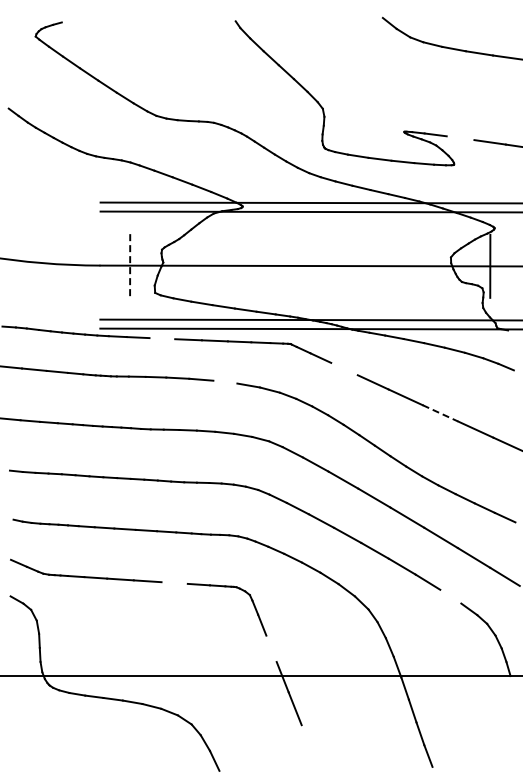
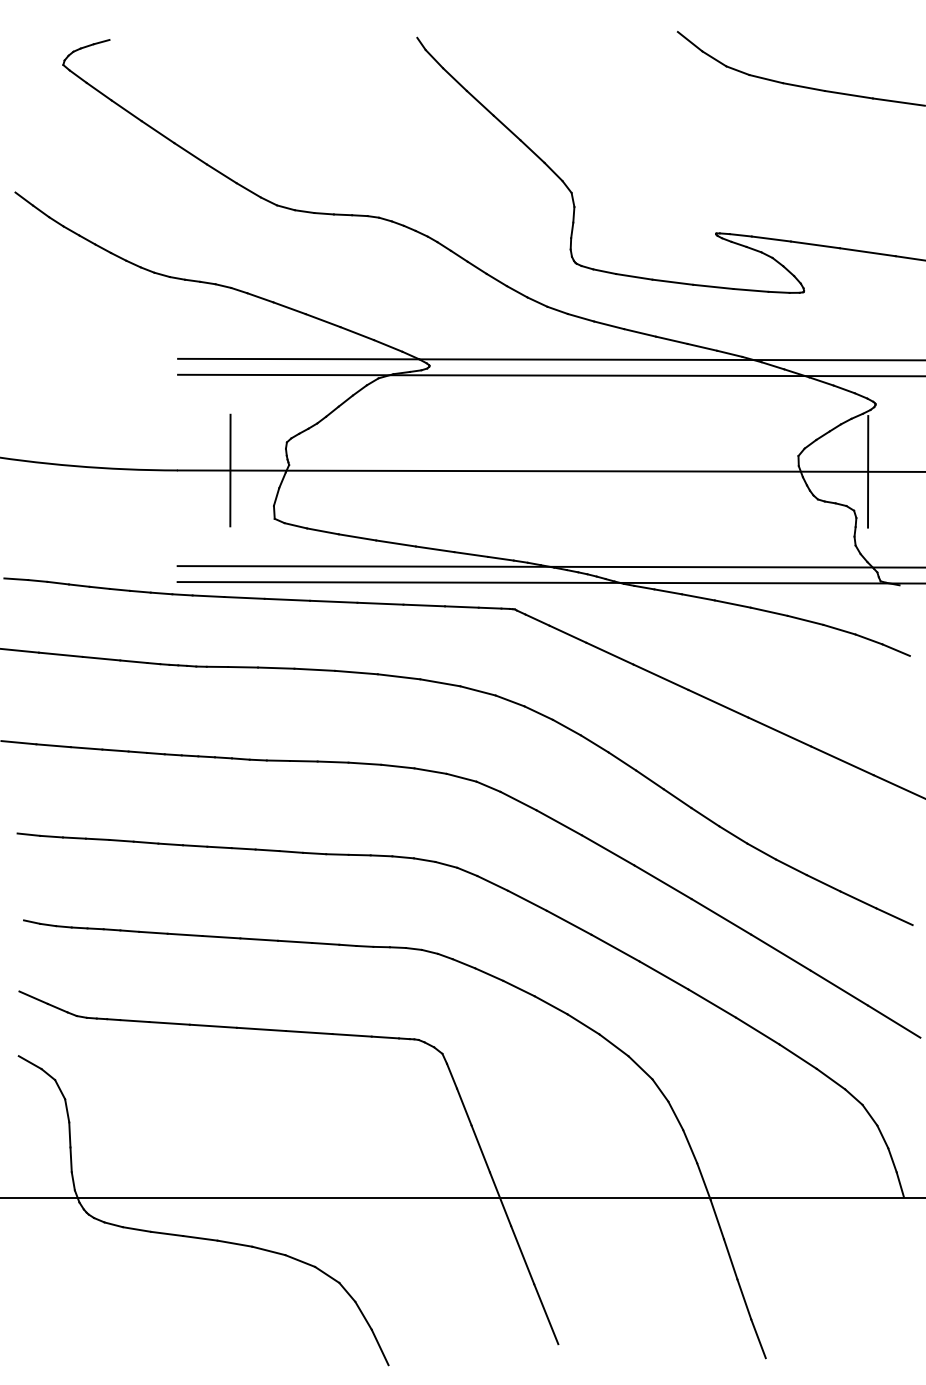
line: (460, 138) -> (815, 245), added
line: (130, 265) -> (231, 470), dashed -> solid
line: (162, 338) -> (287, 599), added
line: (344, 368) -> (609, 652), added
line: (225, 381) -> (399, 675), added
line: (440, 413) -> (779, 732), dashed -> solid
line: (174, 582) -> (308, 1031), added
line: (450, 596) -> (797, 1056), added
line: (271, 648) -> (480, 1148), added
line: (308, 742) -> (546, 1314), added

